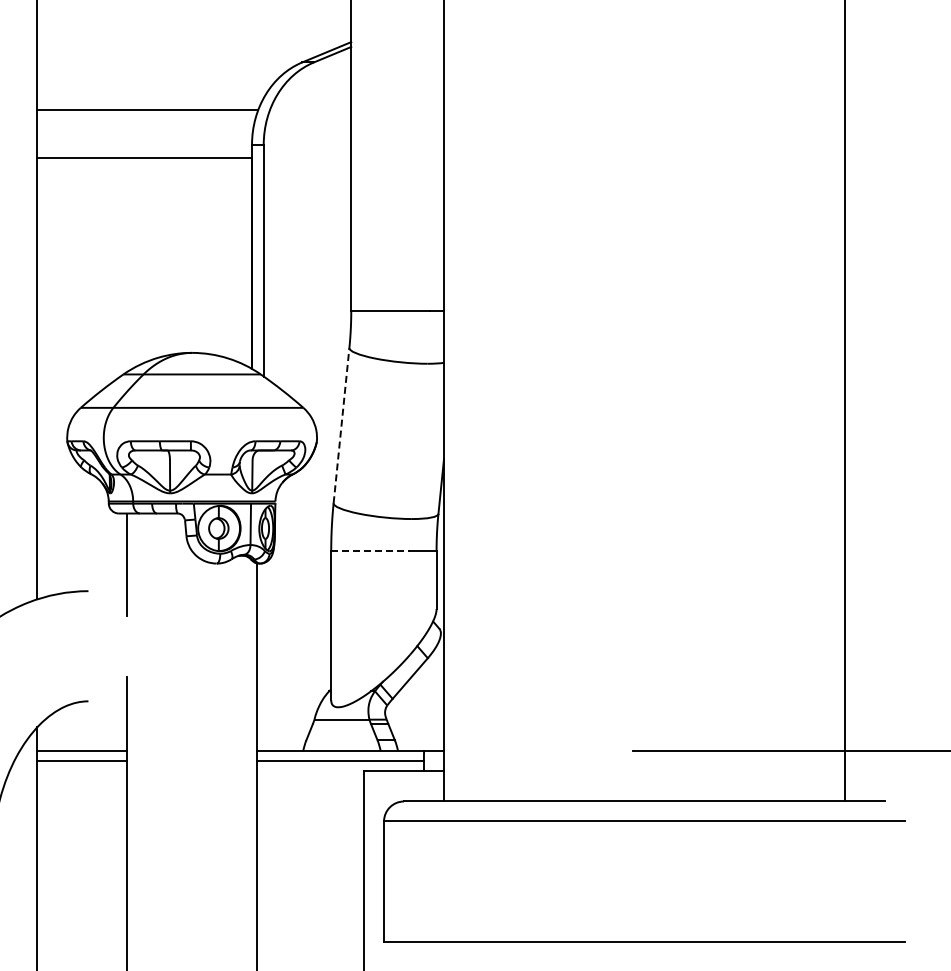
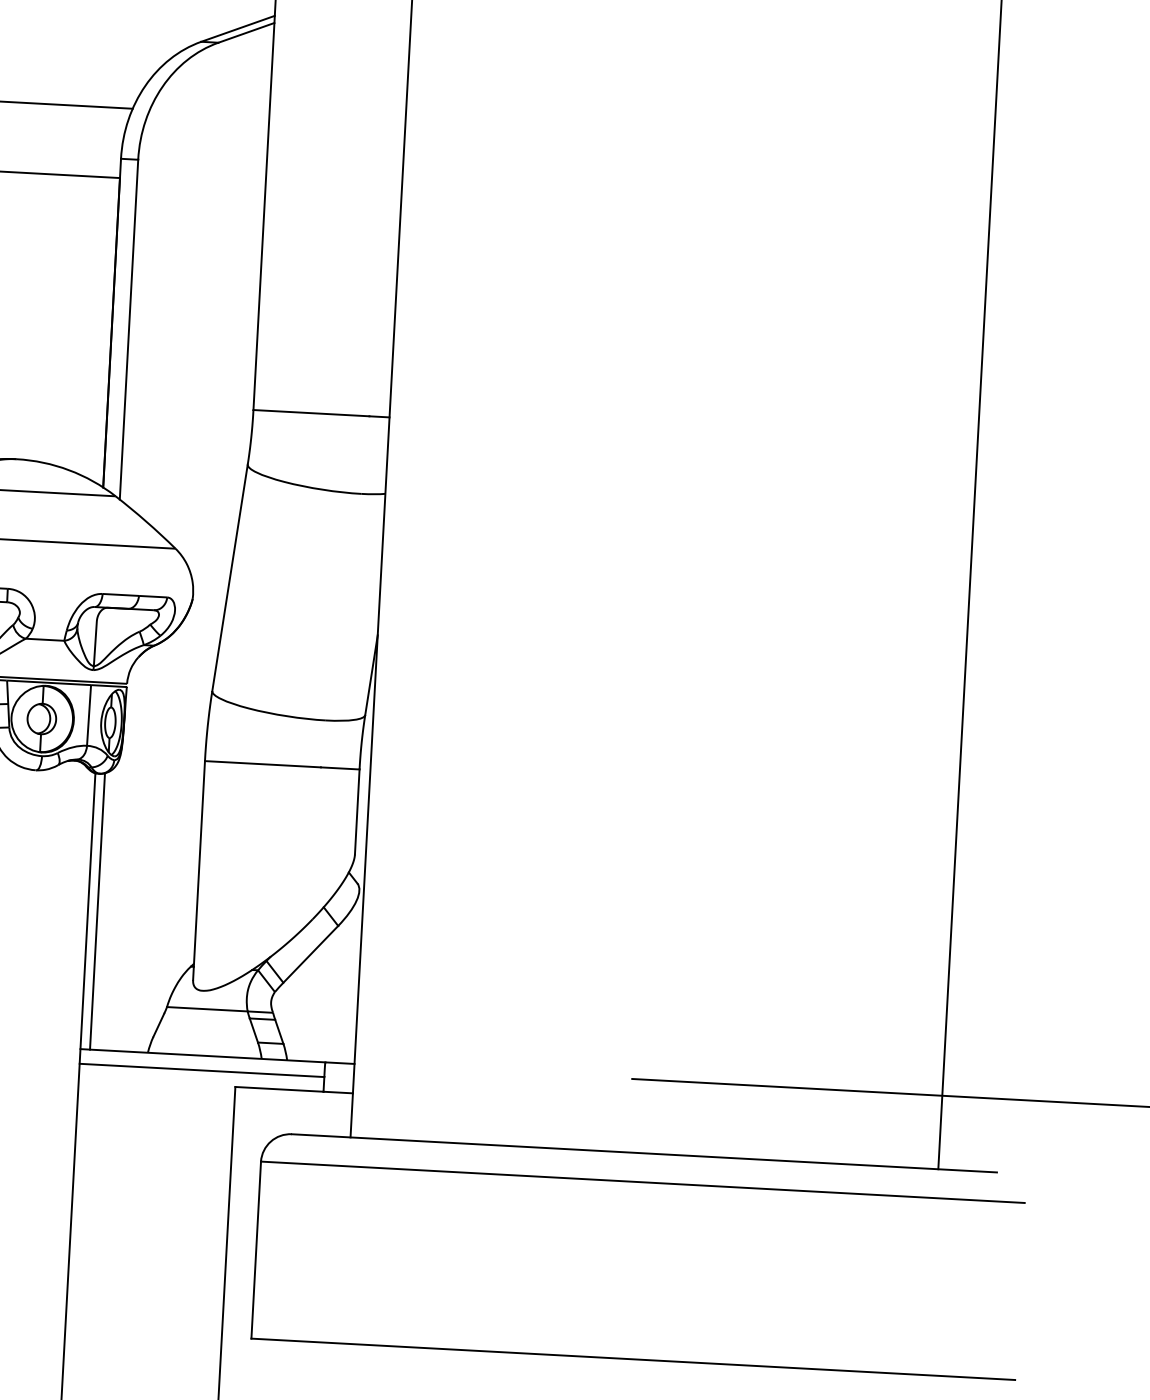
line: (341, 425) -> (230, 577), dashed -> solid
line: (370, 551) -> (262, 764), dashed -> solid
line: (263, 657) -> (97, 911), added

